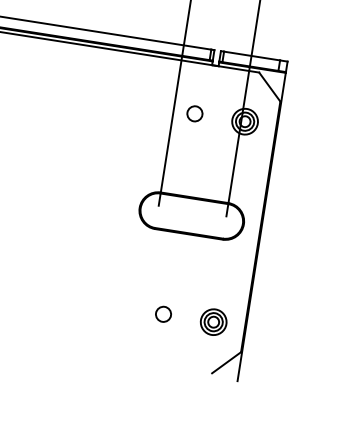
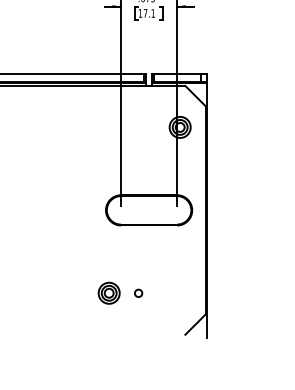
circle: (194, 113) -> (138, 127), removed
circle: (163, 314) -> (138, 293), size x0.6
part: (212, 321) -> (108, 292), moved

